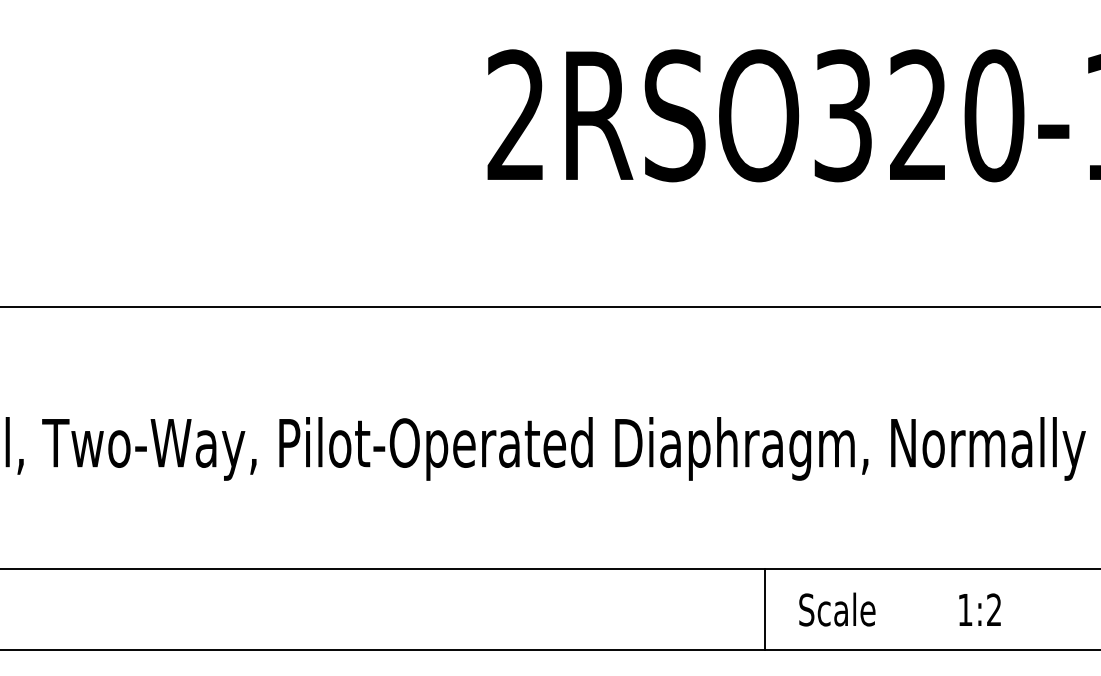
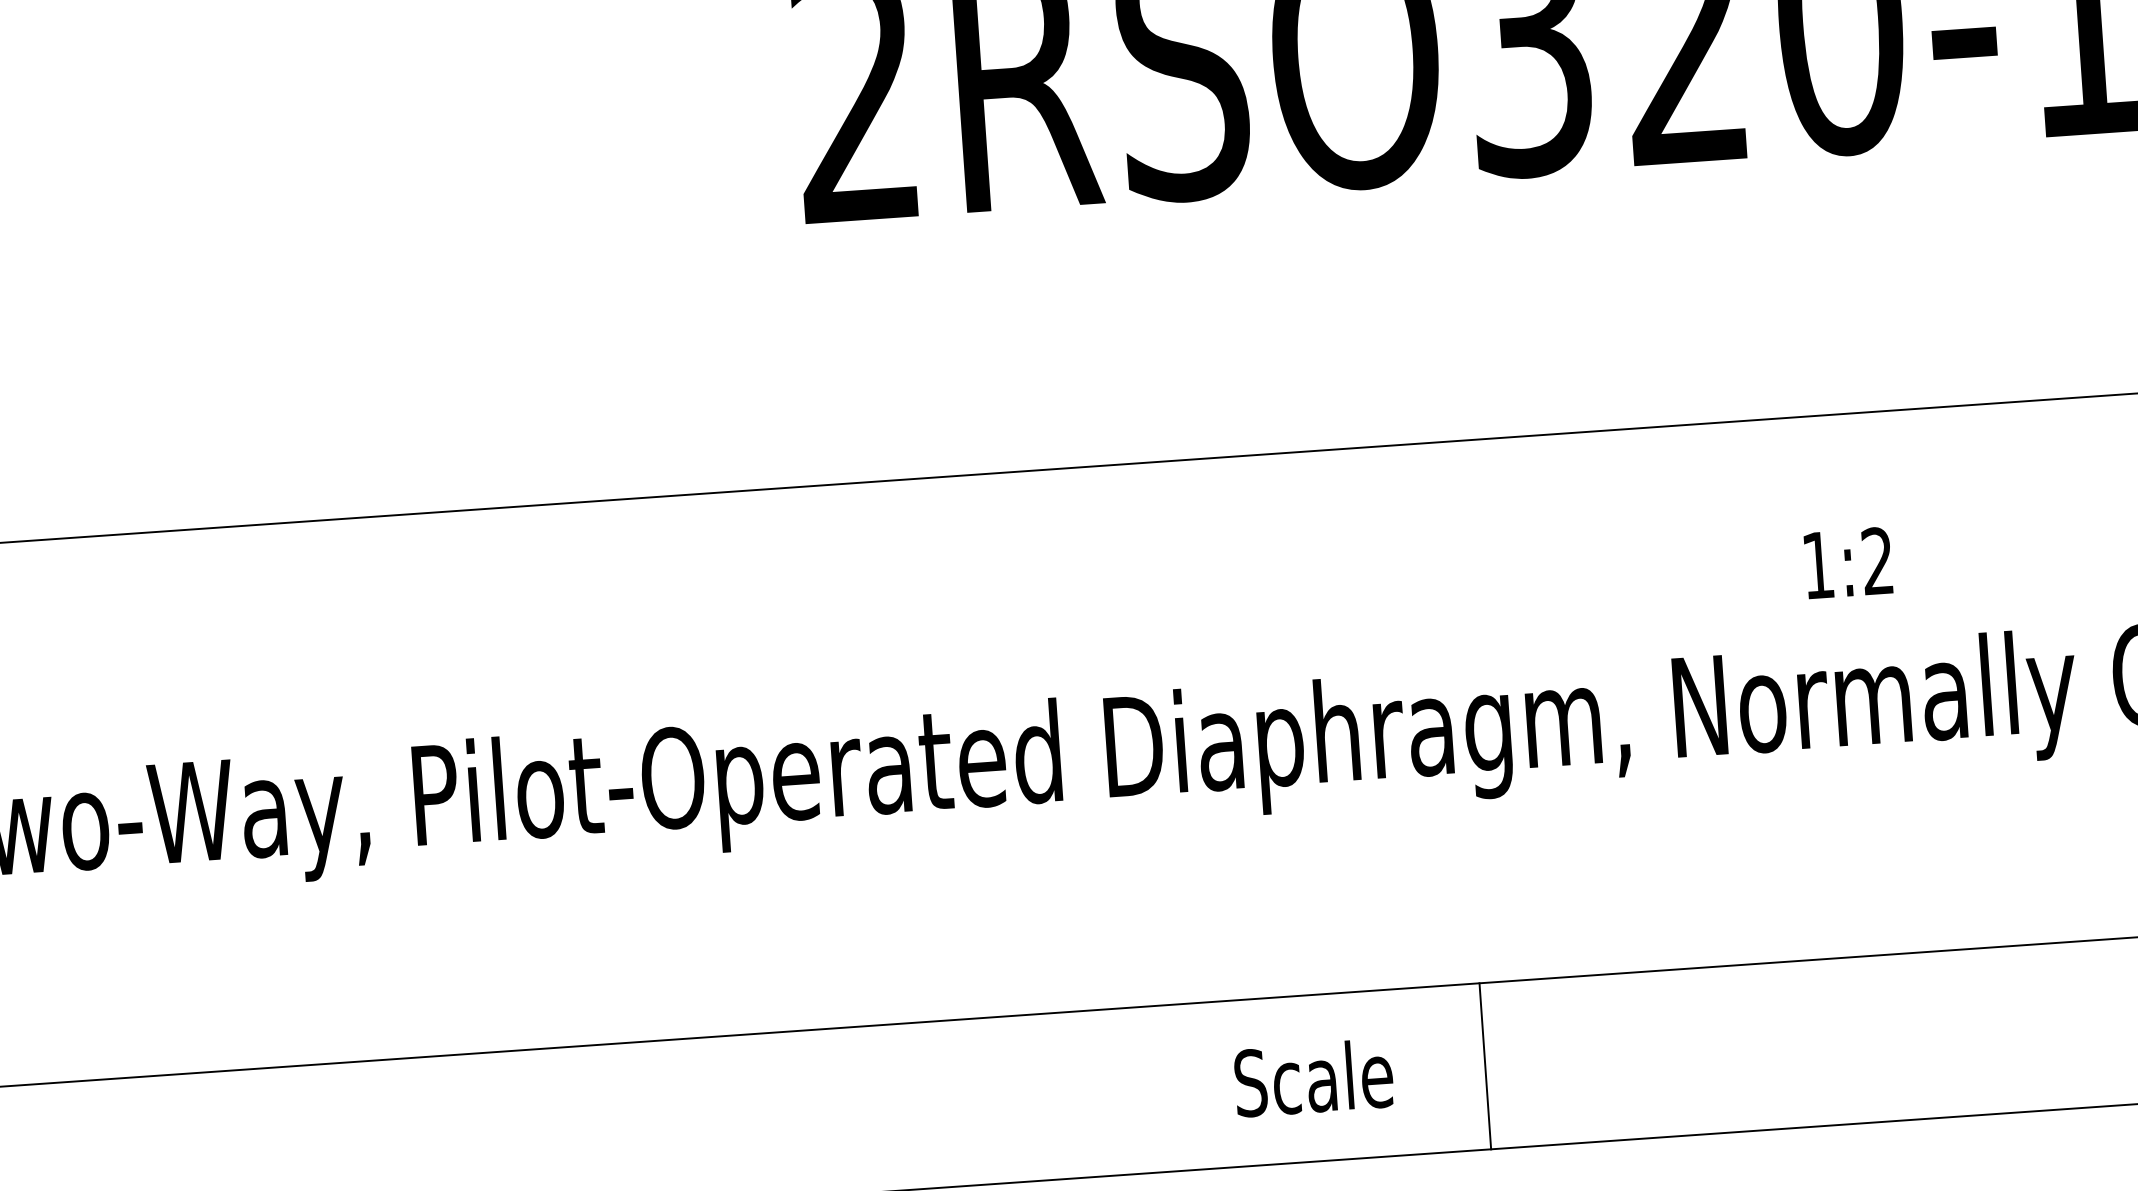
line: (764, 609) -> (1485, 1065), moved
text: (837, 609) -> (1314, 1077), moved
text: (979, 609) -> (1847, 562), moved

